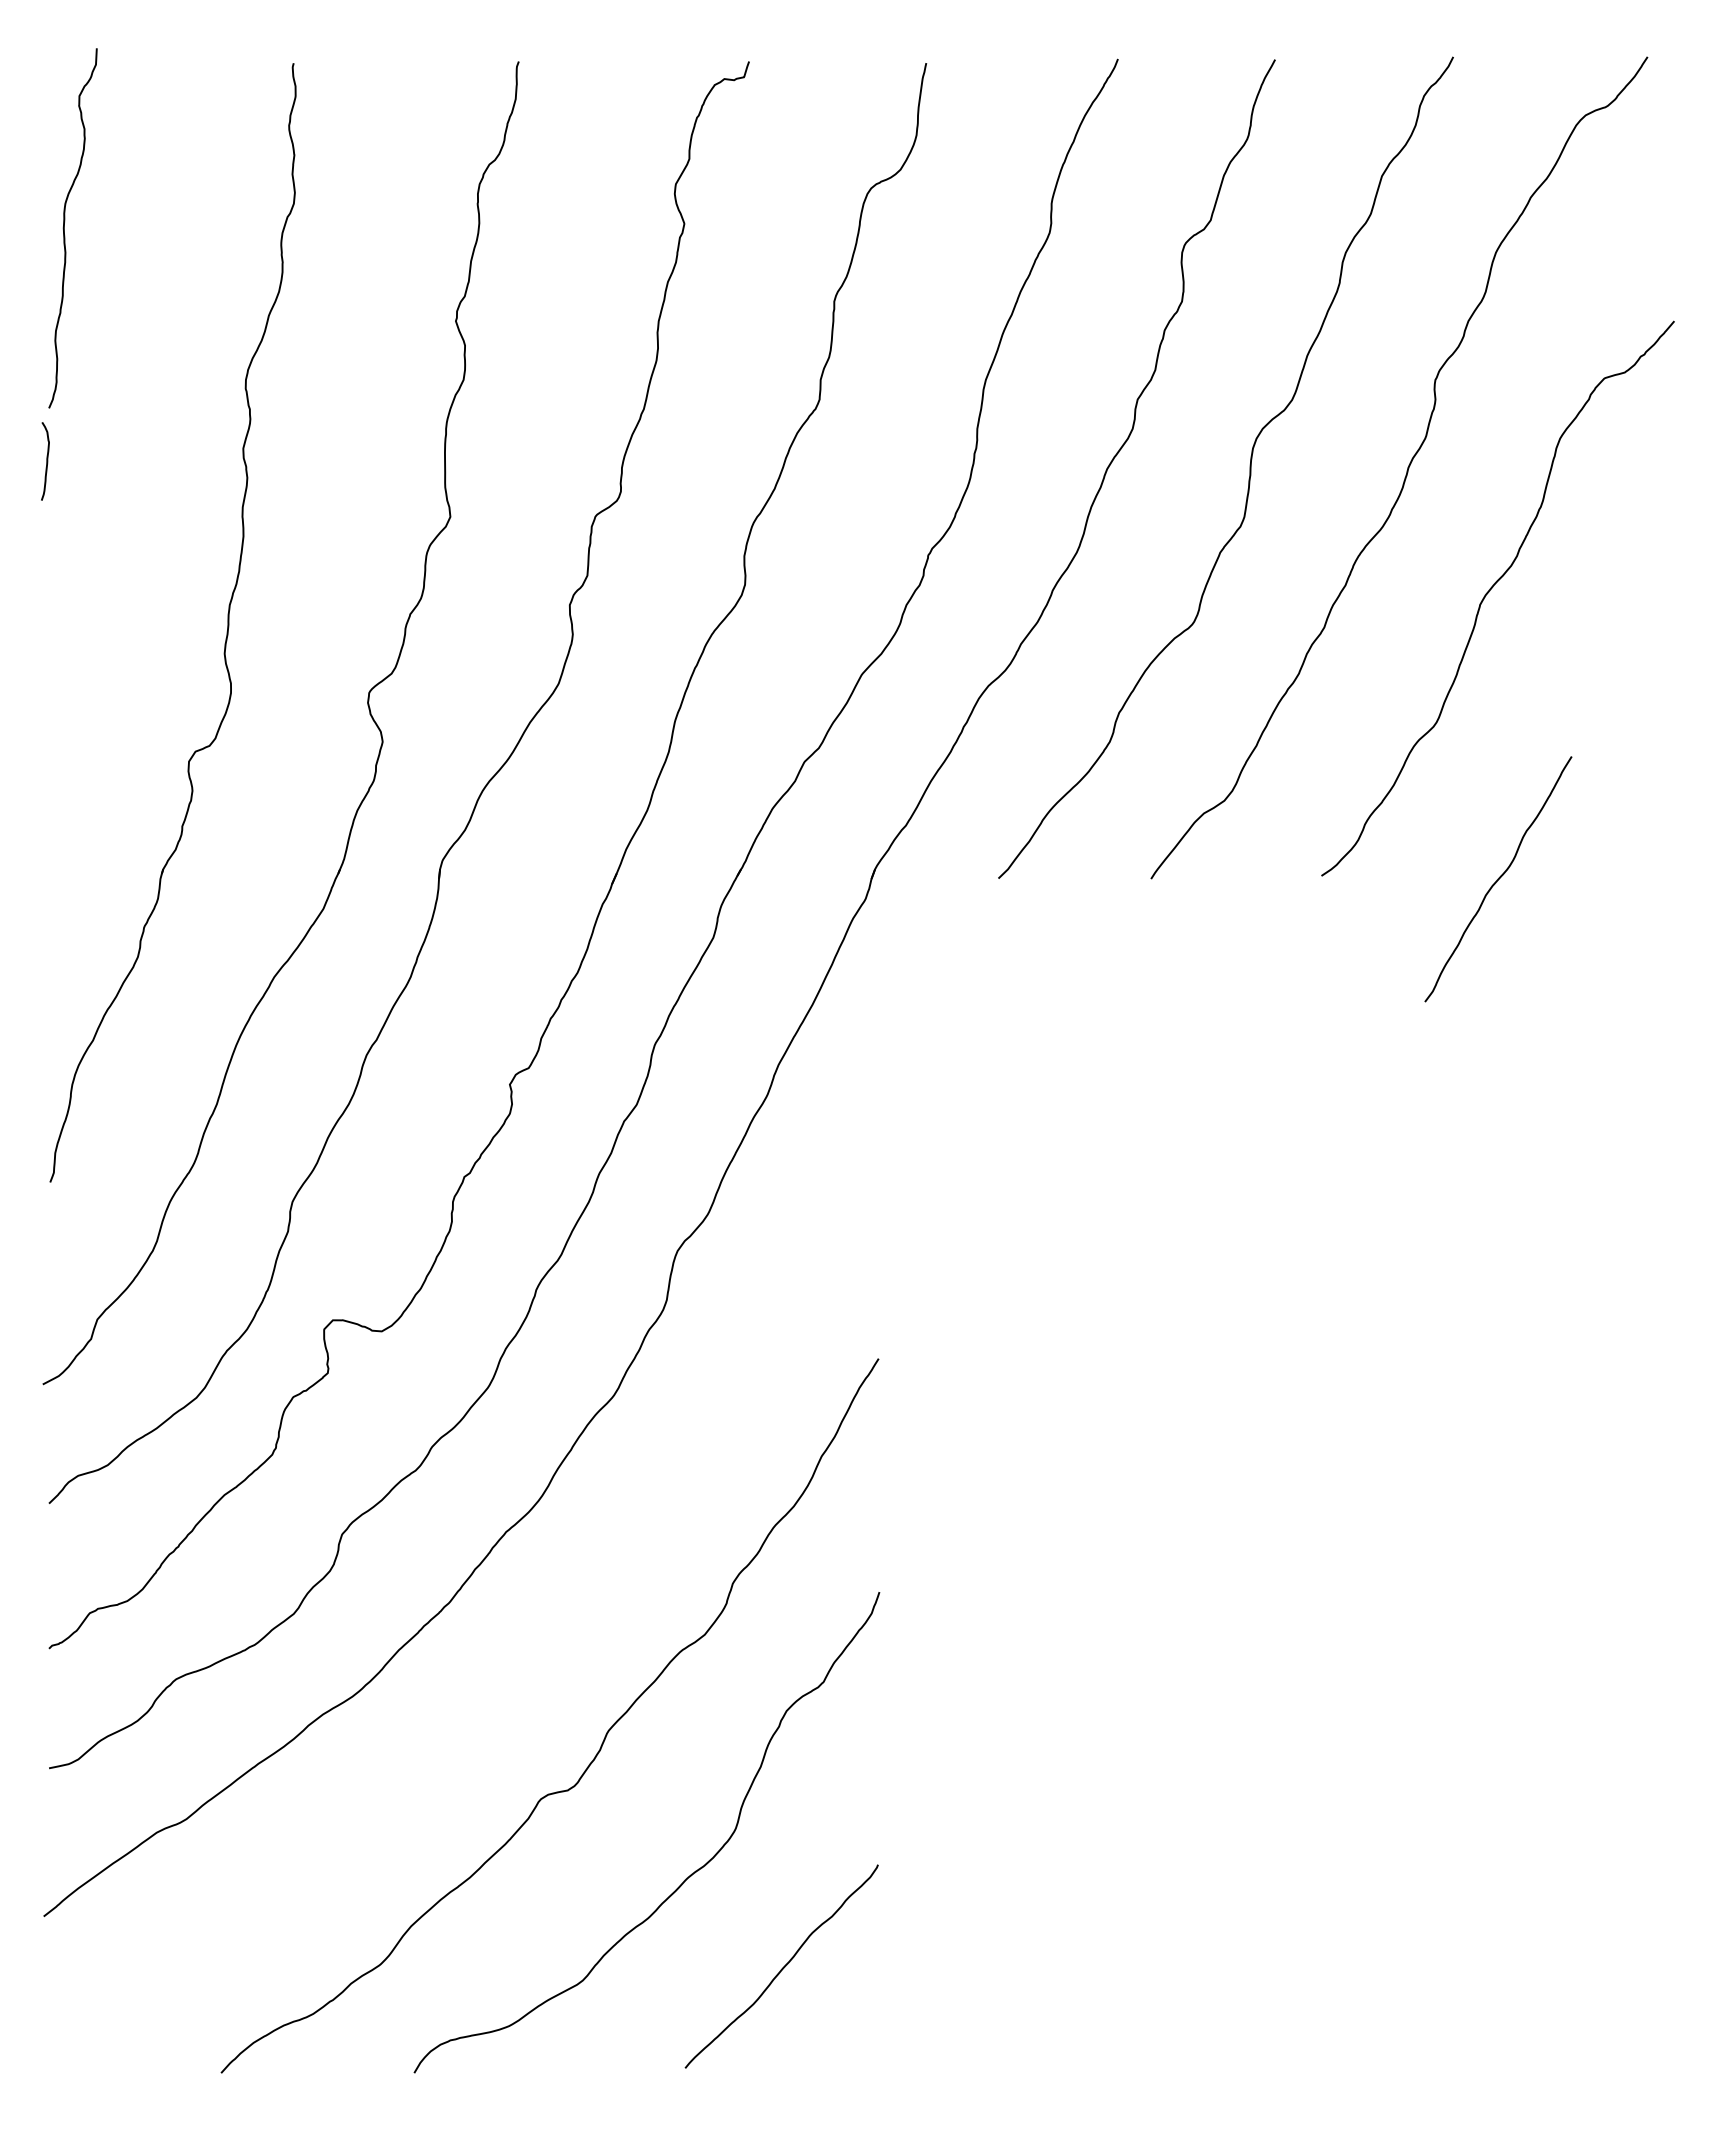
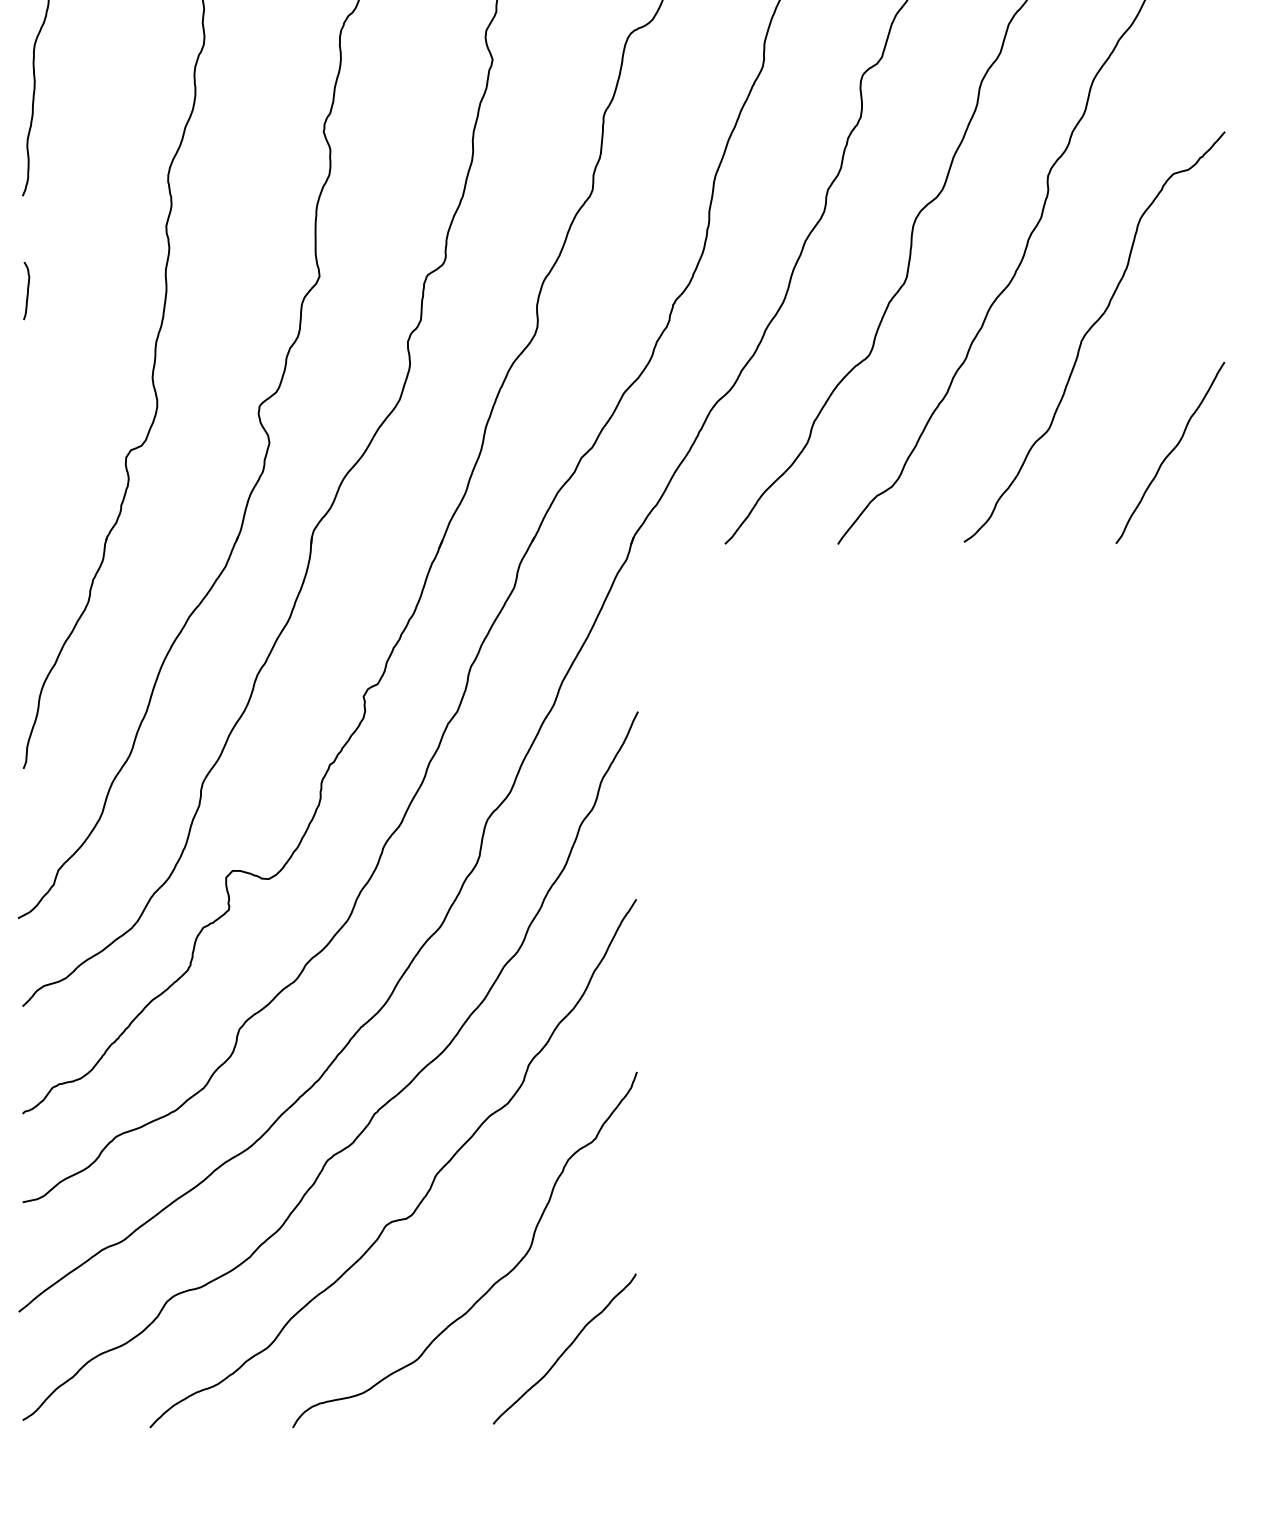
curve: (46, 461) -> (27, 291), moved
curve: (1498, 879) -> (1170, 453), moved
curve: (524, 1647) -> (374, 1112), added

